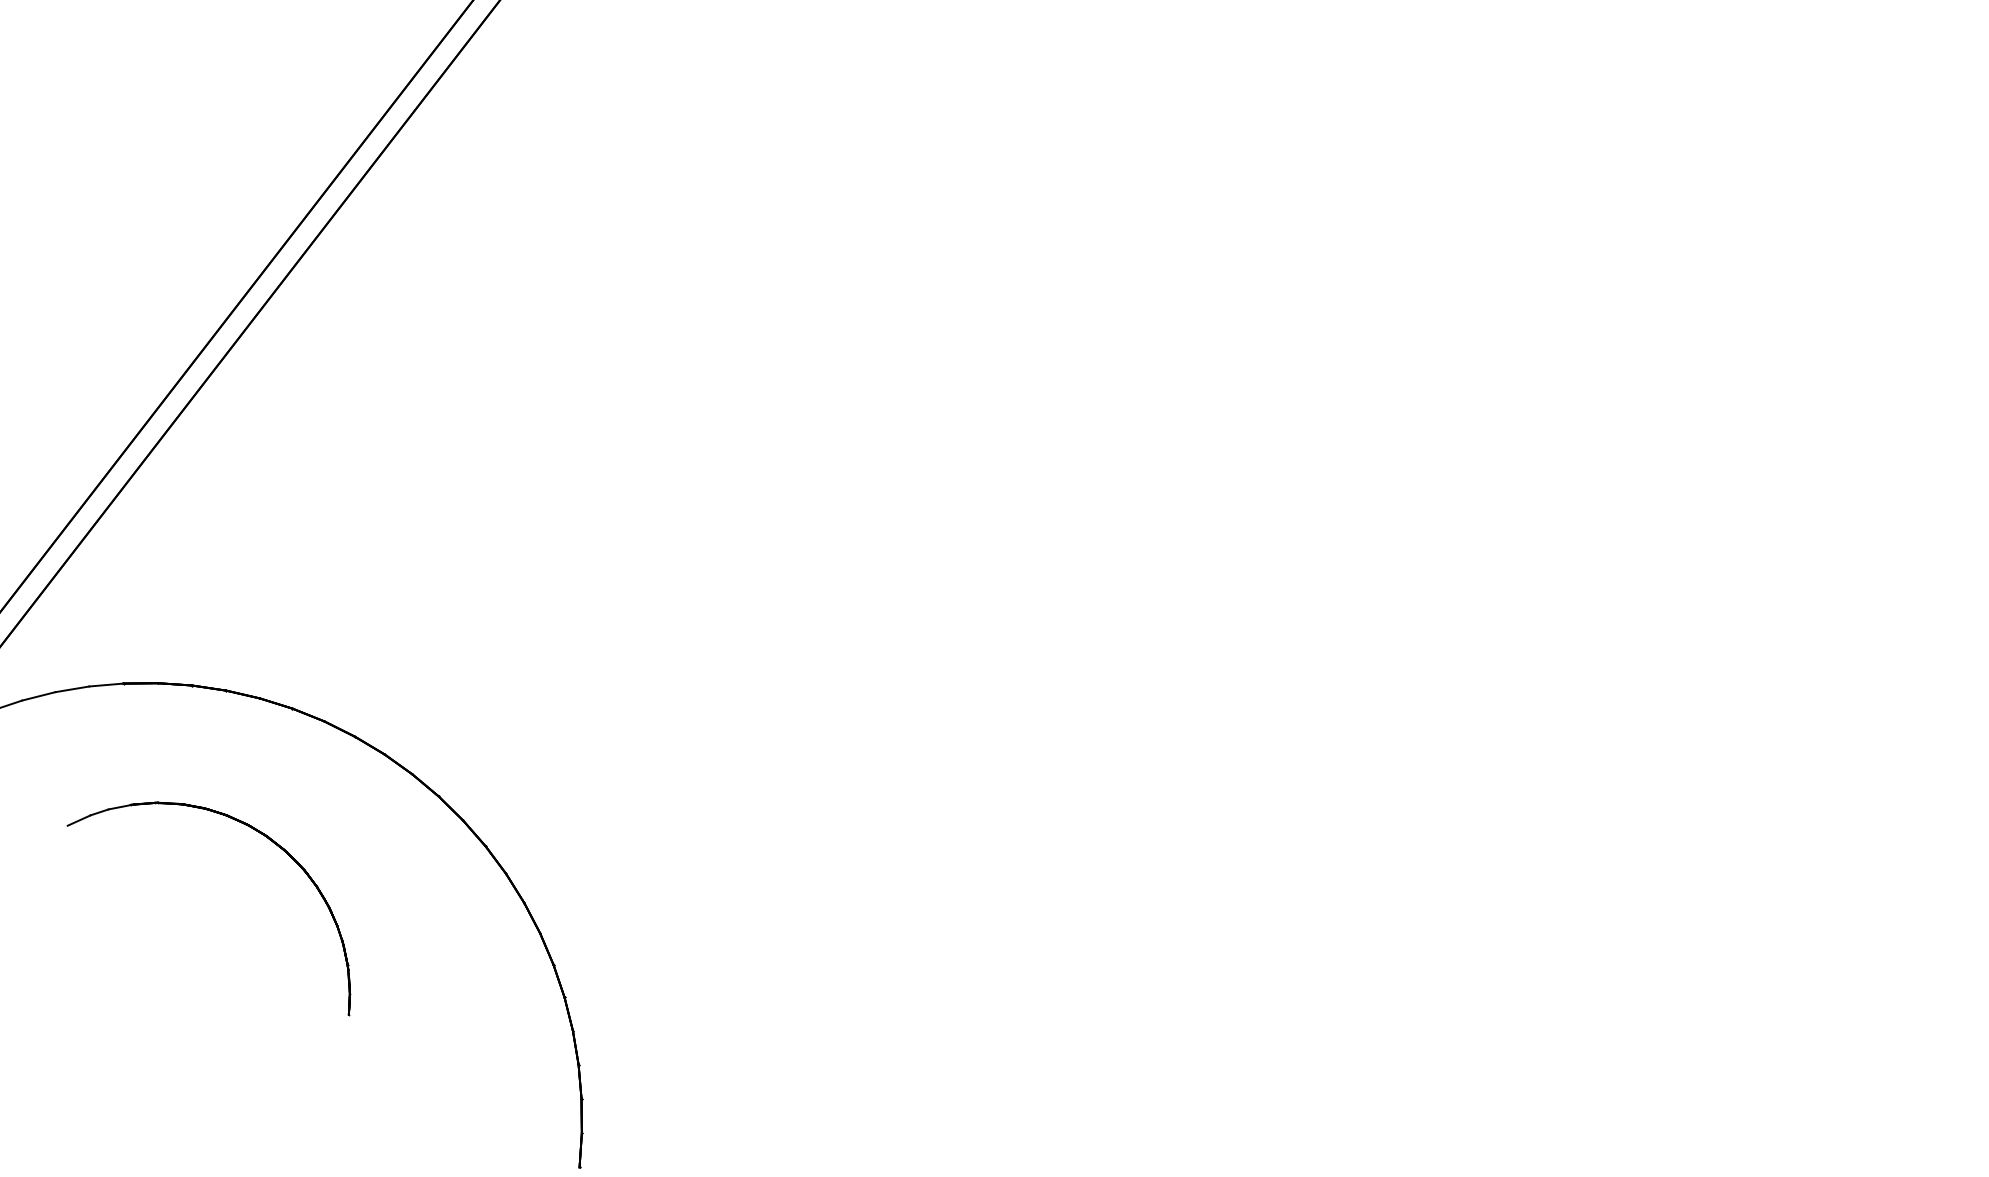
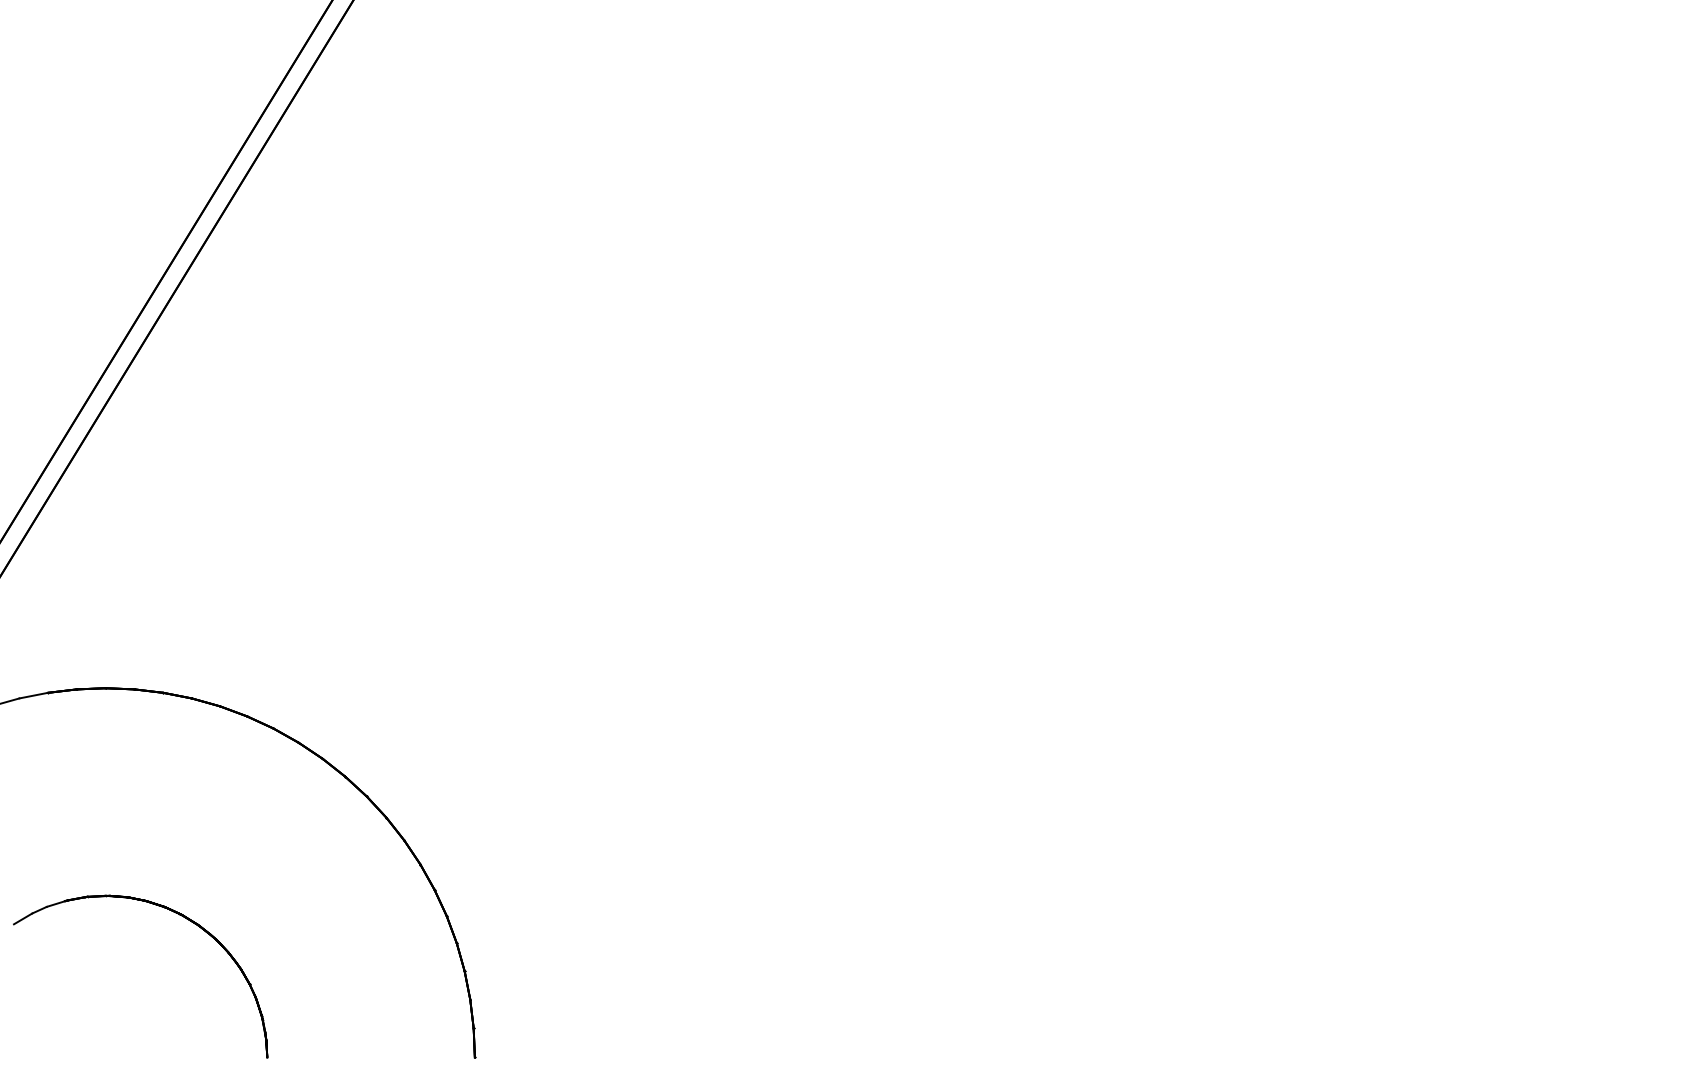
part: (257, 832) -> (173, 912), moved

